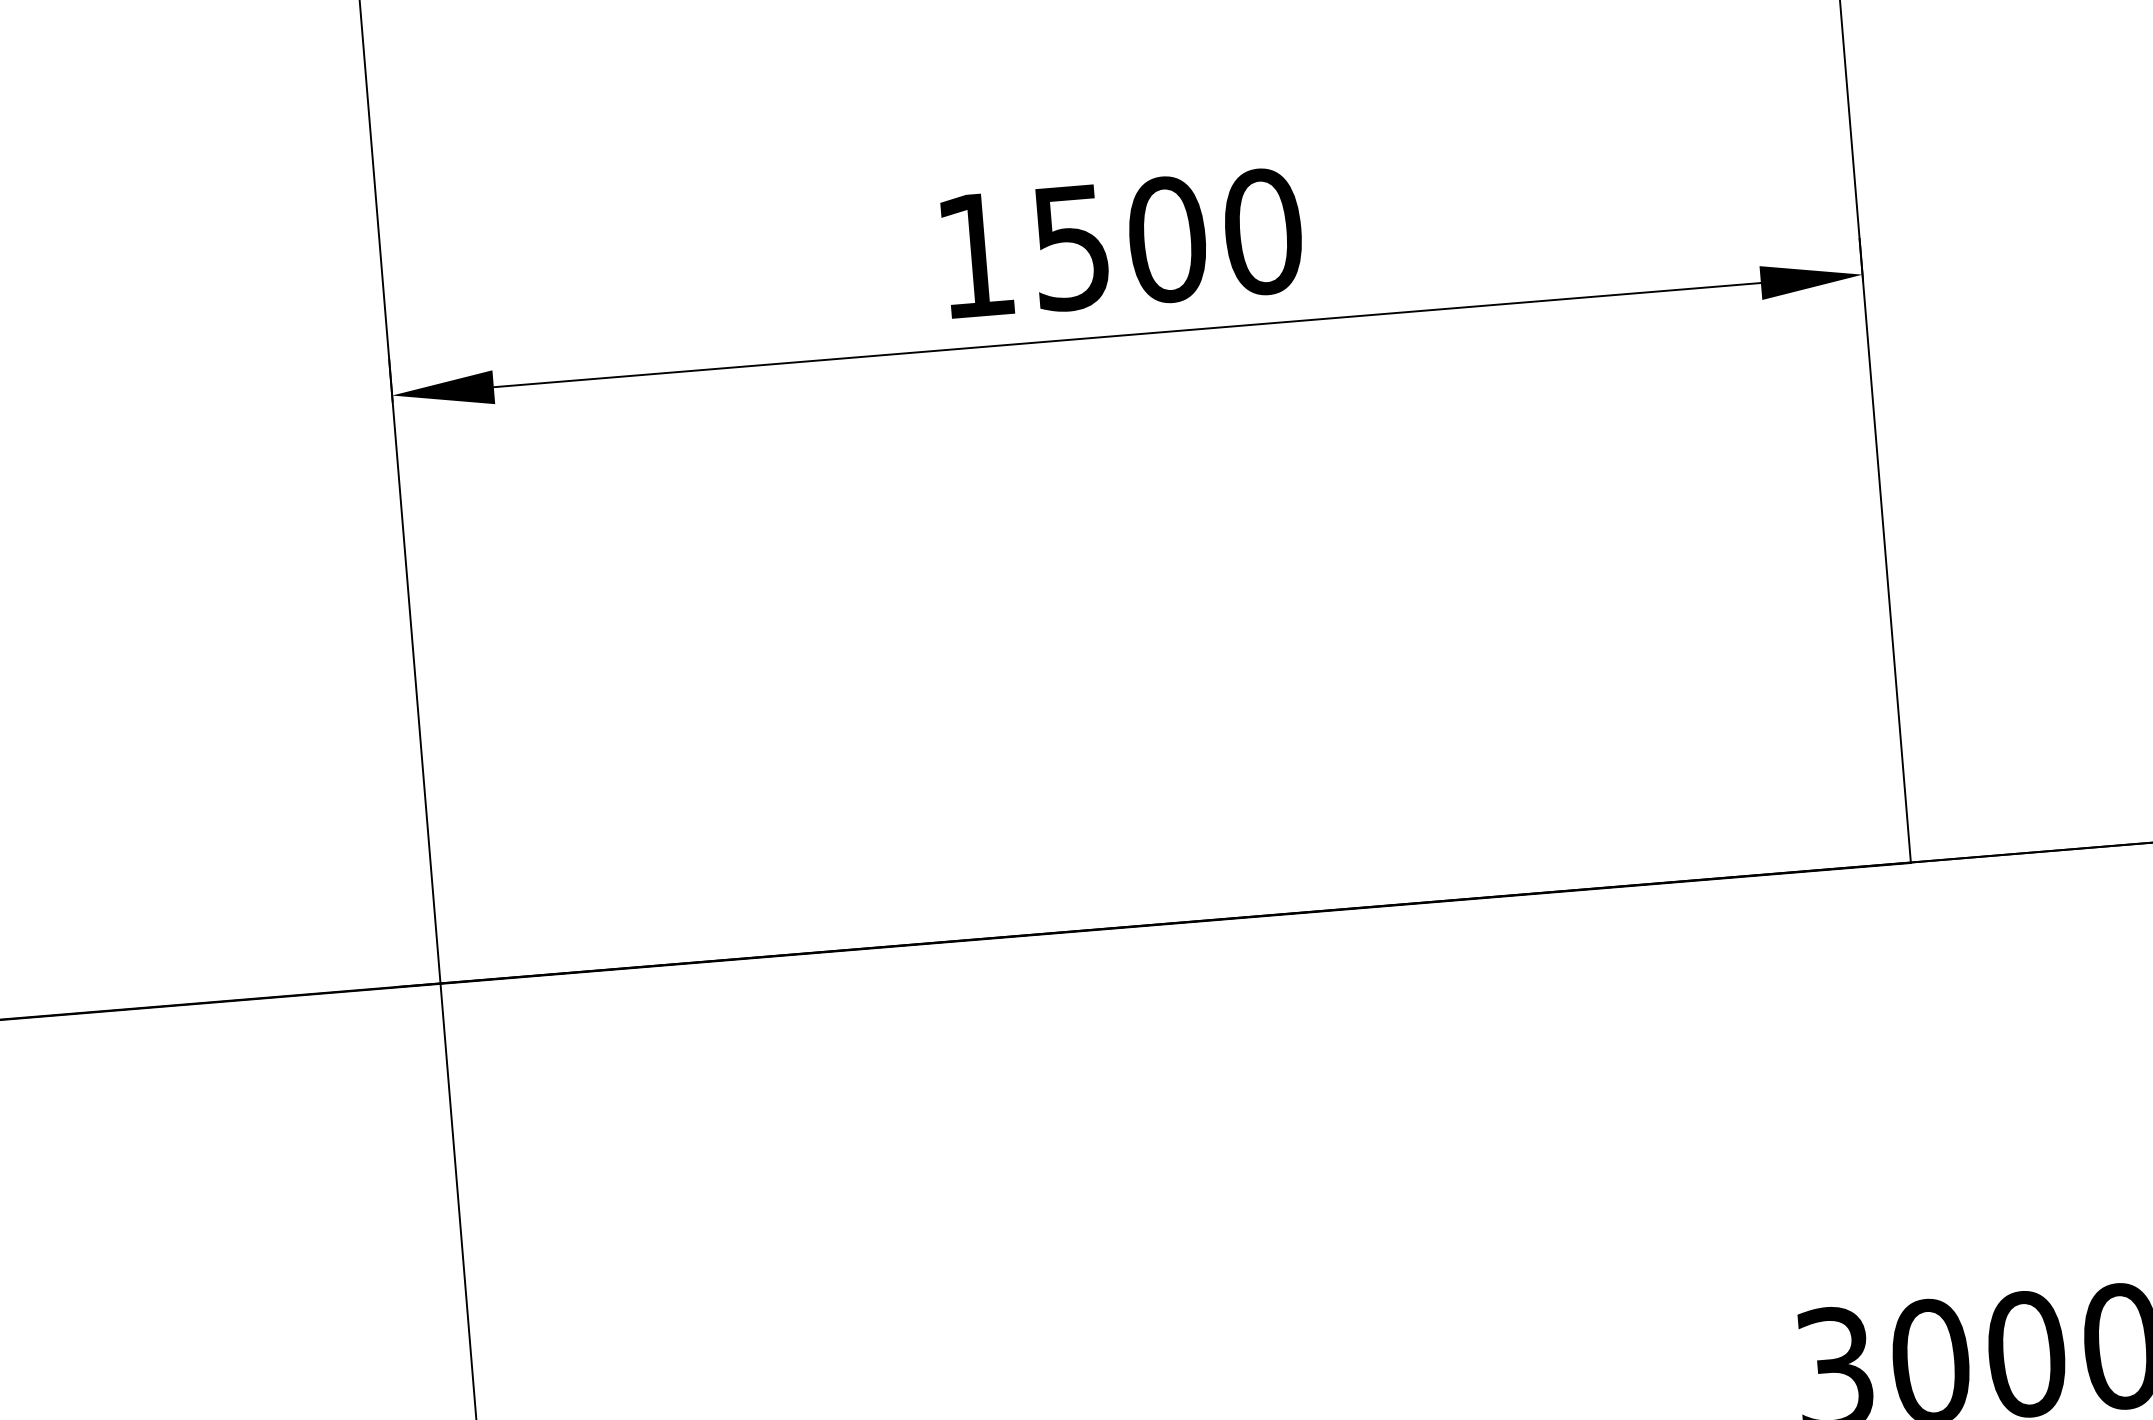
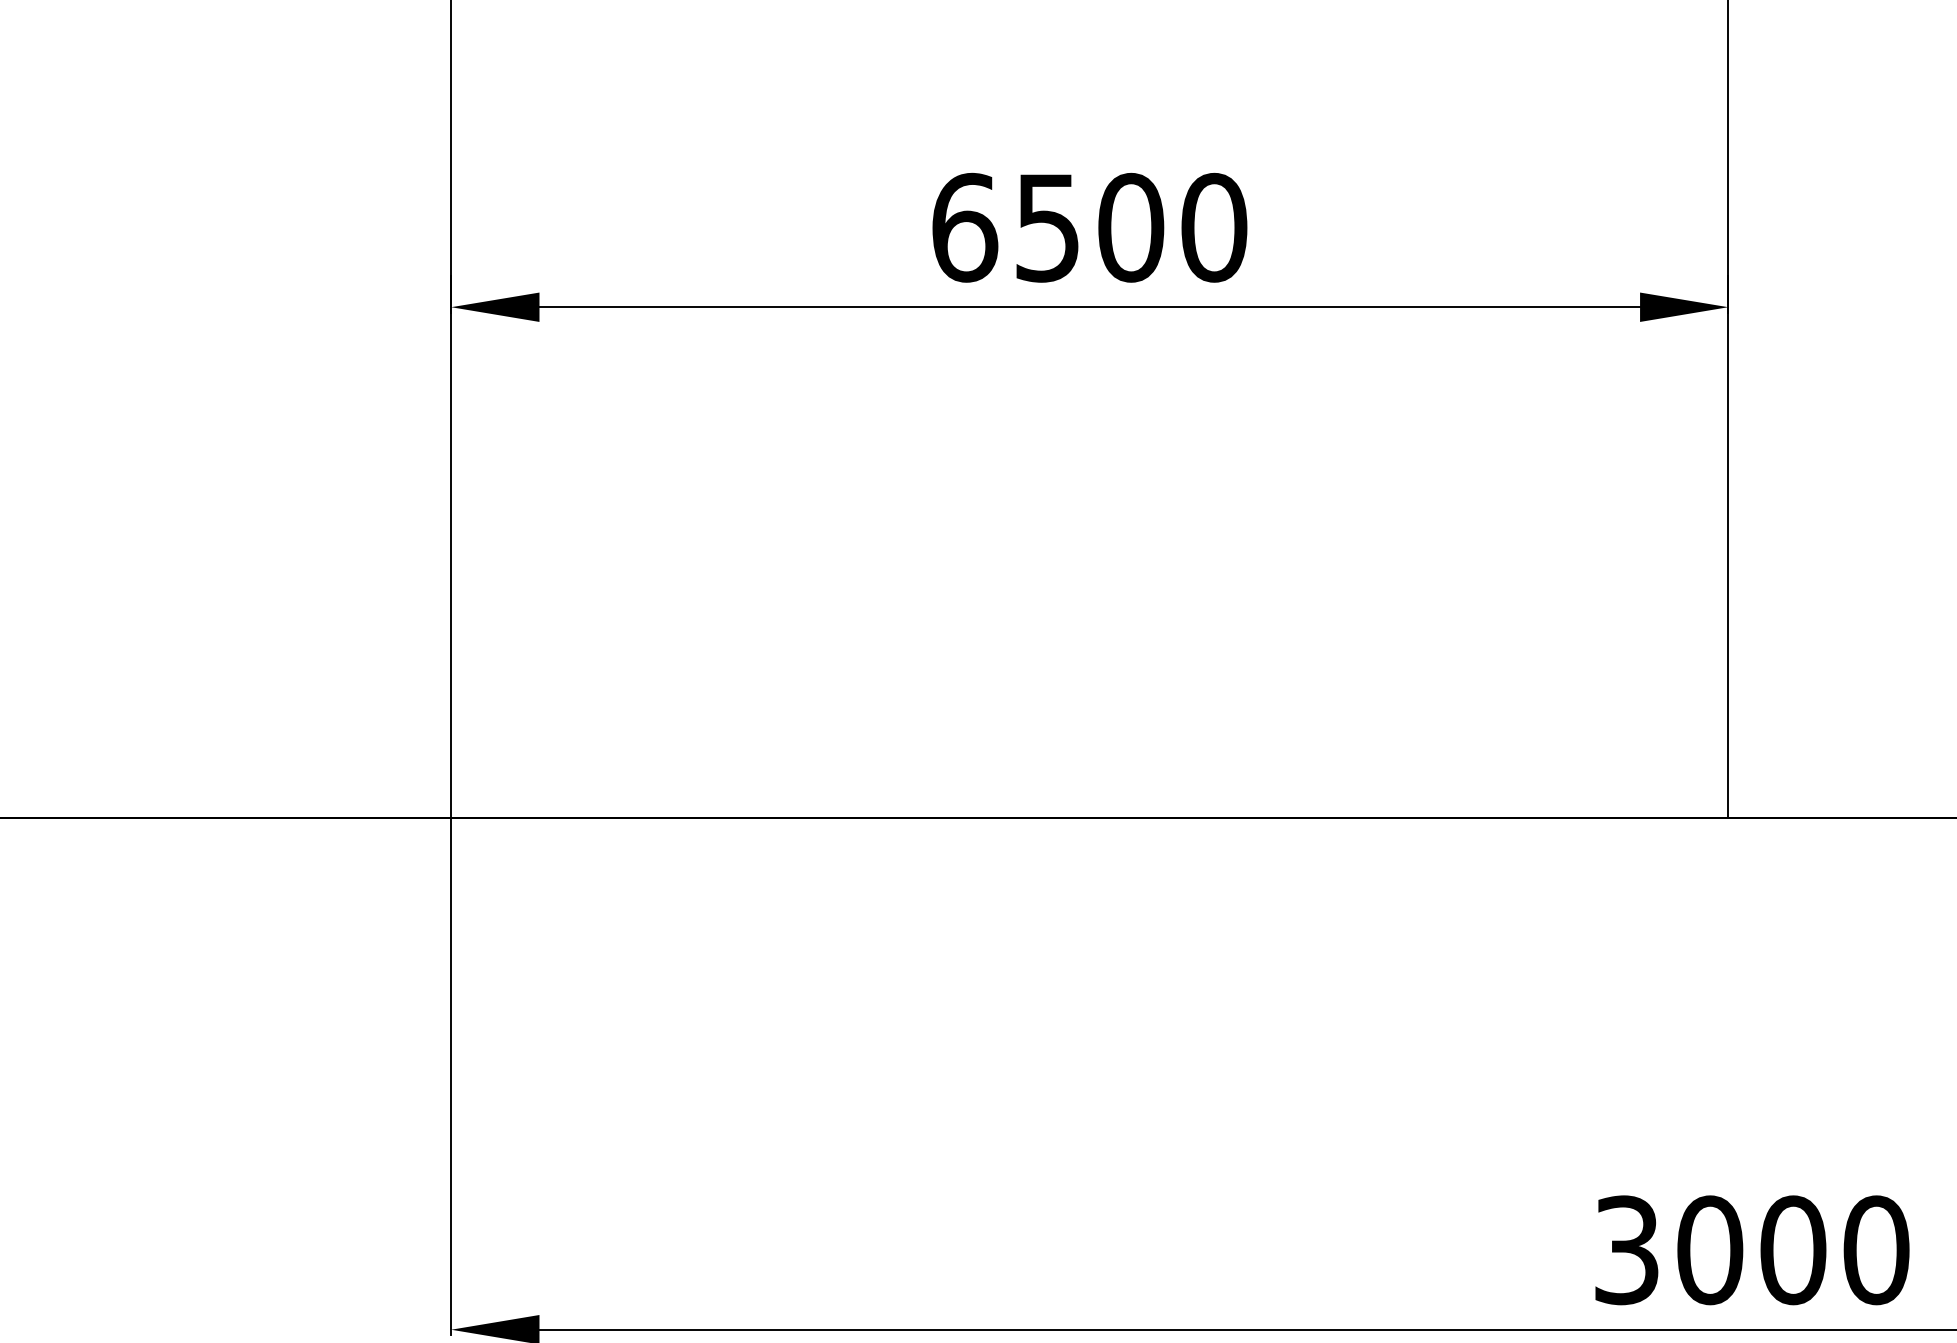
text: (976, 255) -> (965, 227), 1500 -> 6500

